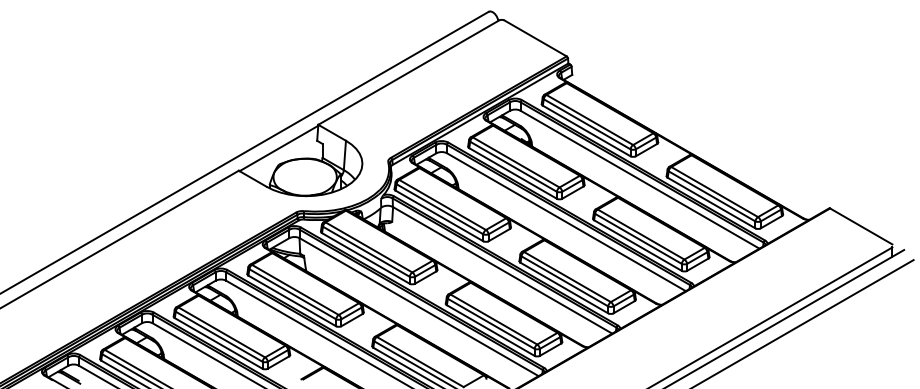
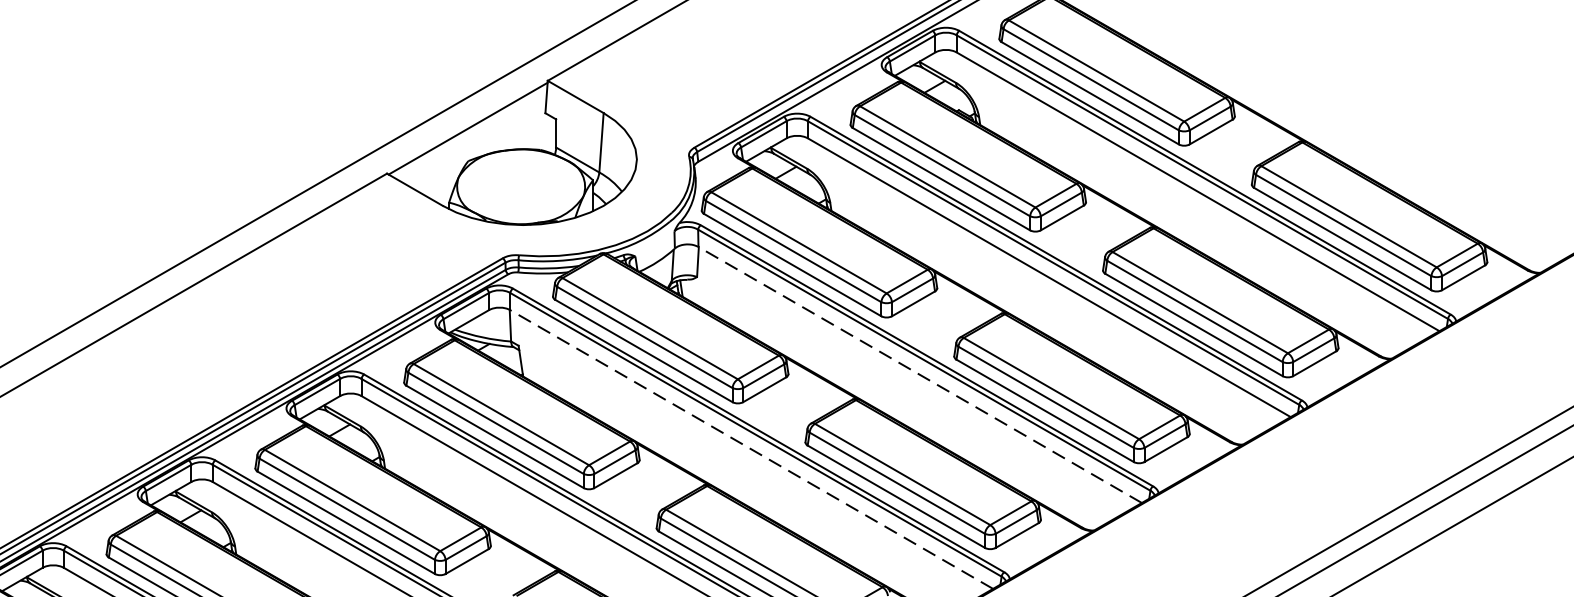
line: (502, 270) -> (920, 375), solid -> dashed
line: (419, 307) -> (752, 450), solid -> dashed

